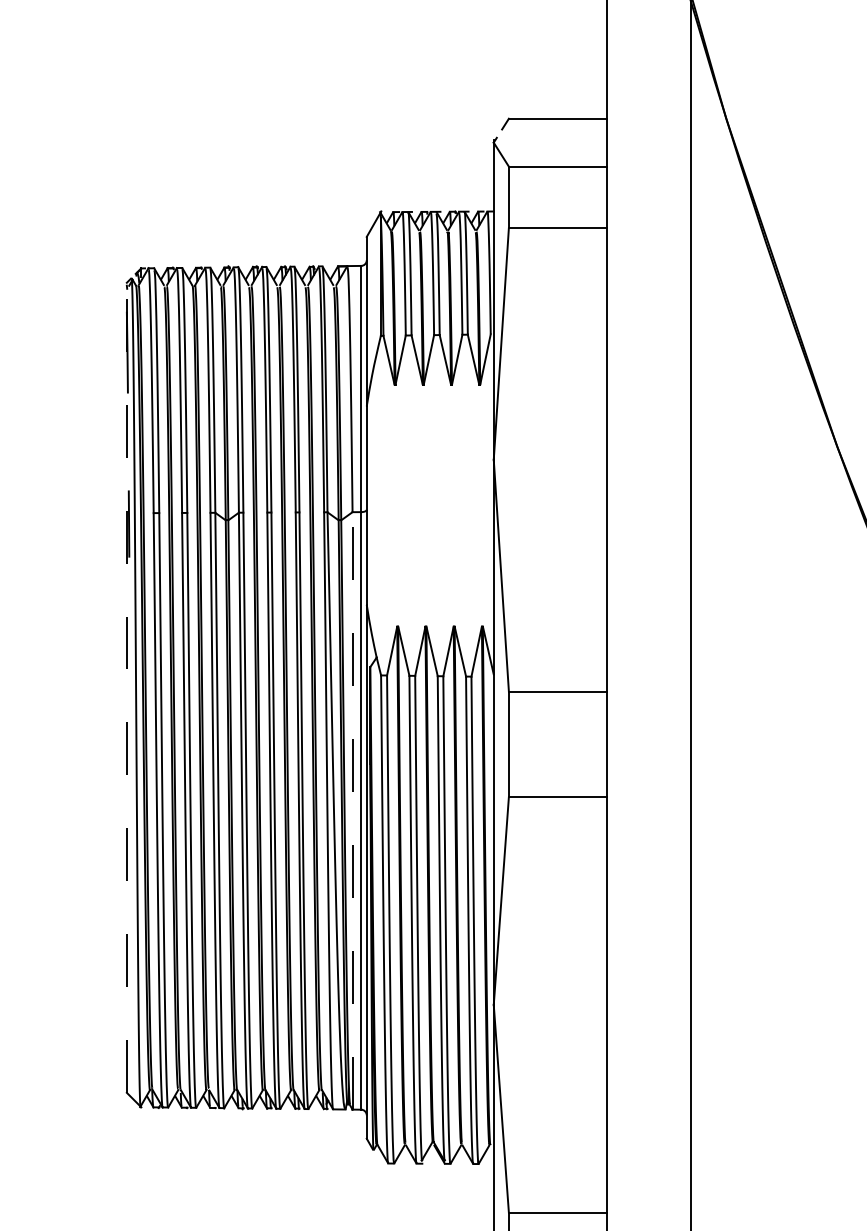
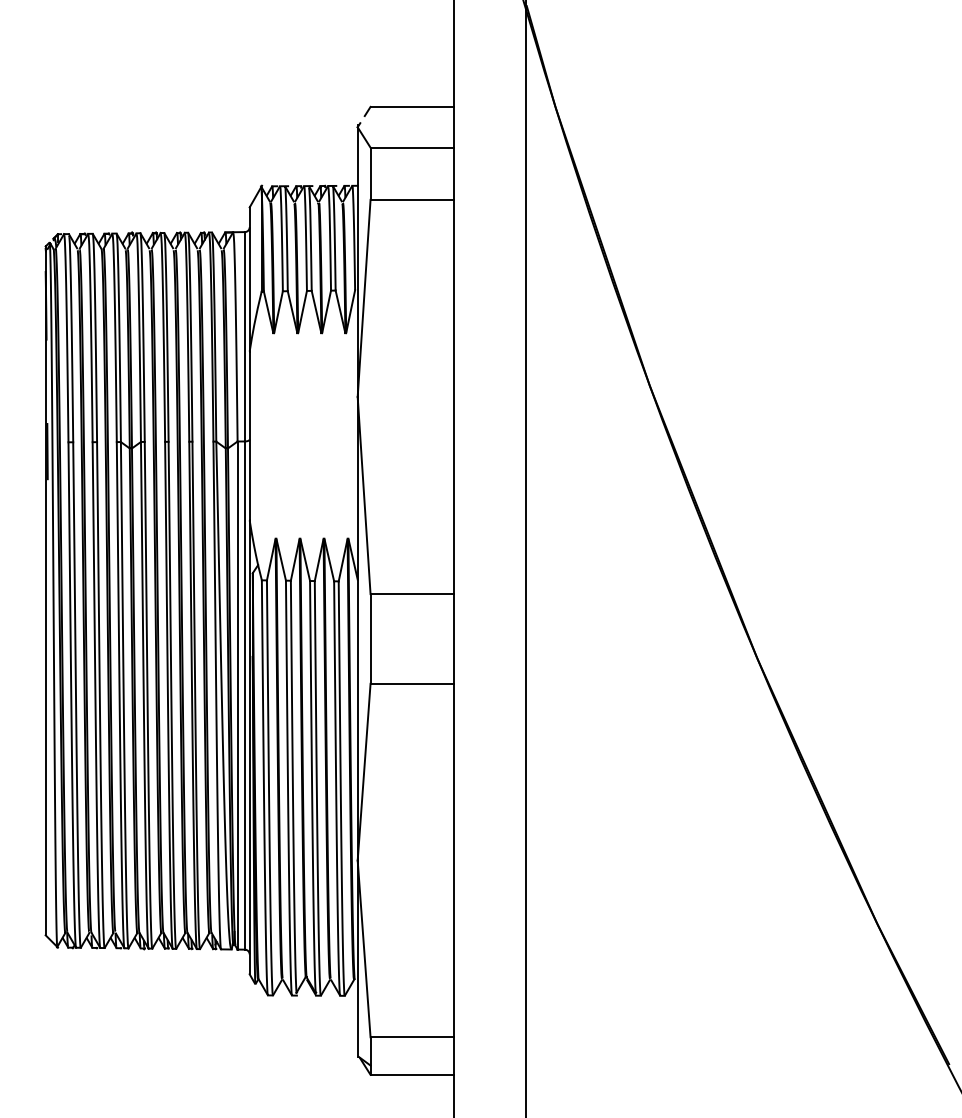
line: (126, 687) -> (45, 590), dashed -> solid
line: (352, 810) -> (237, 695), dashed -> solid

